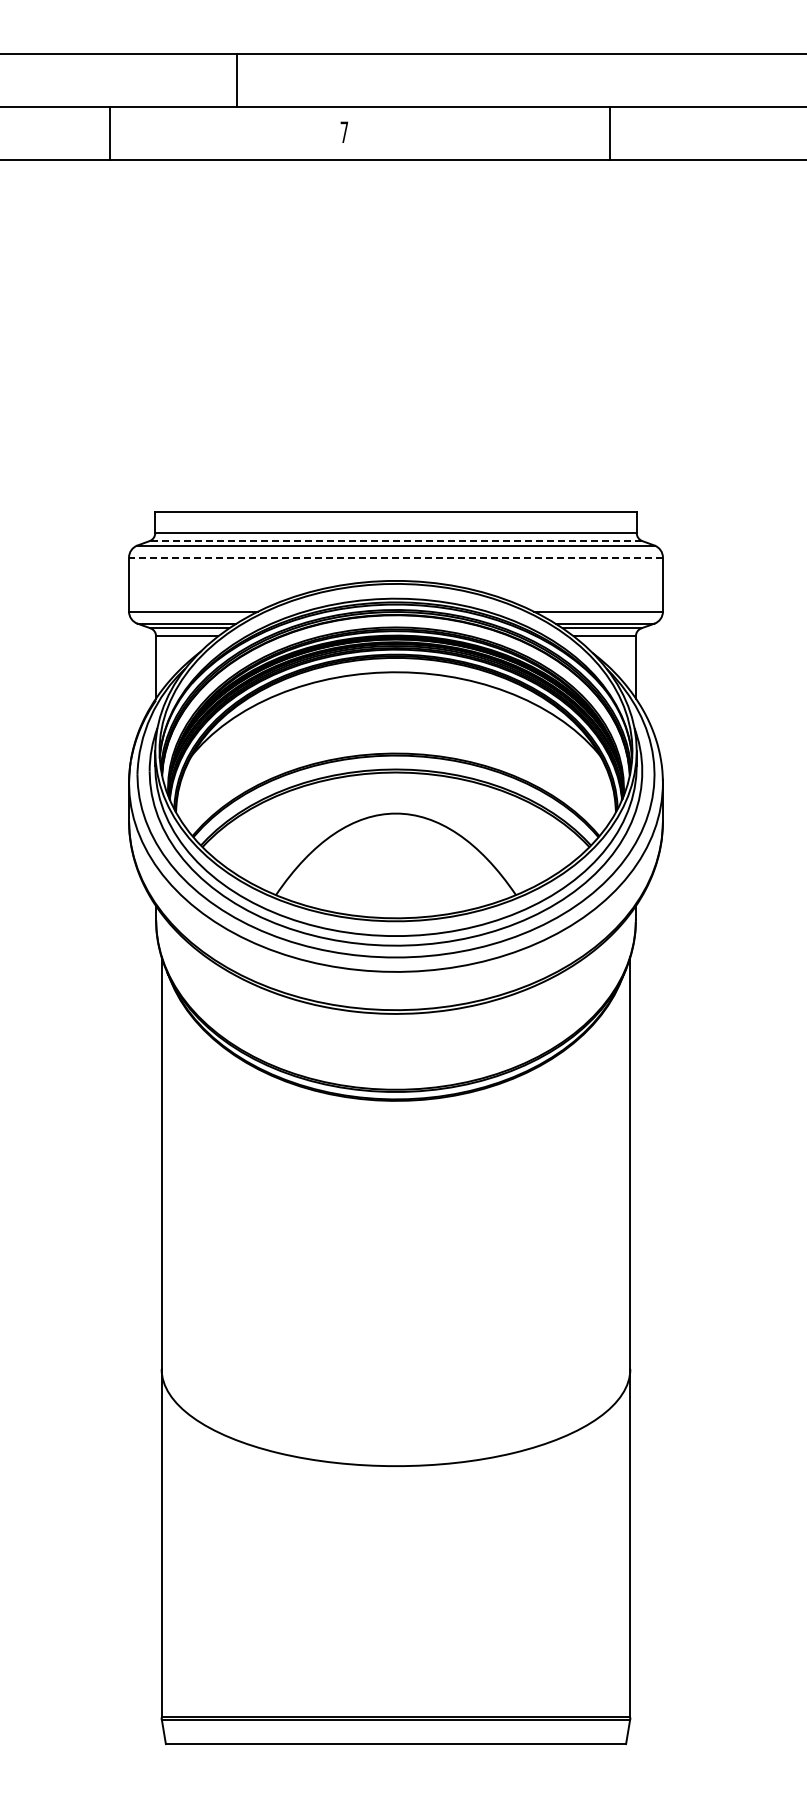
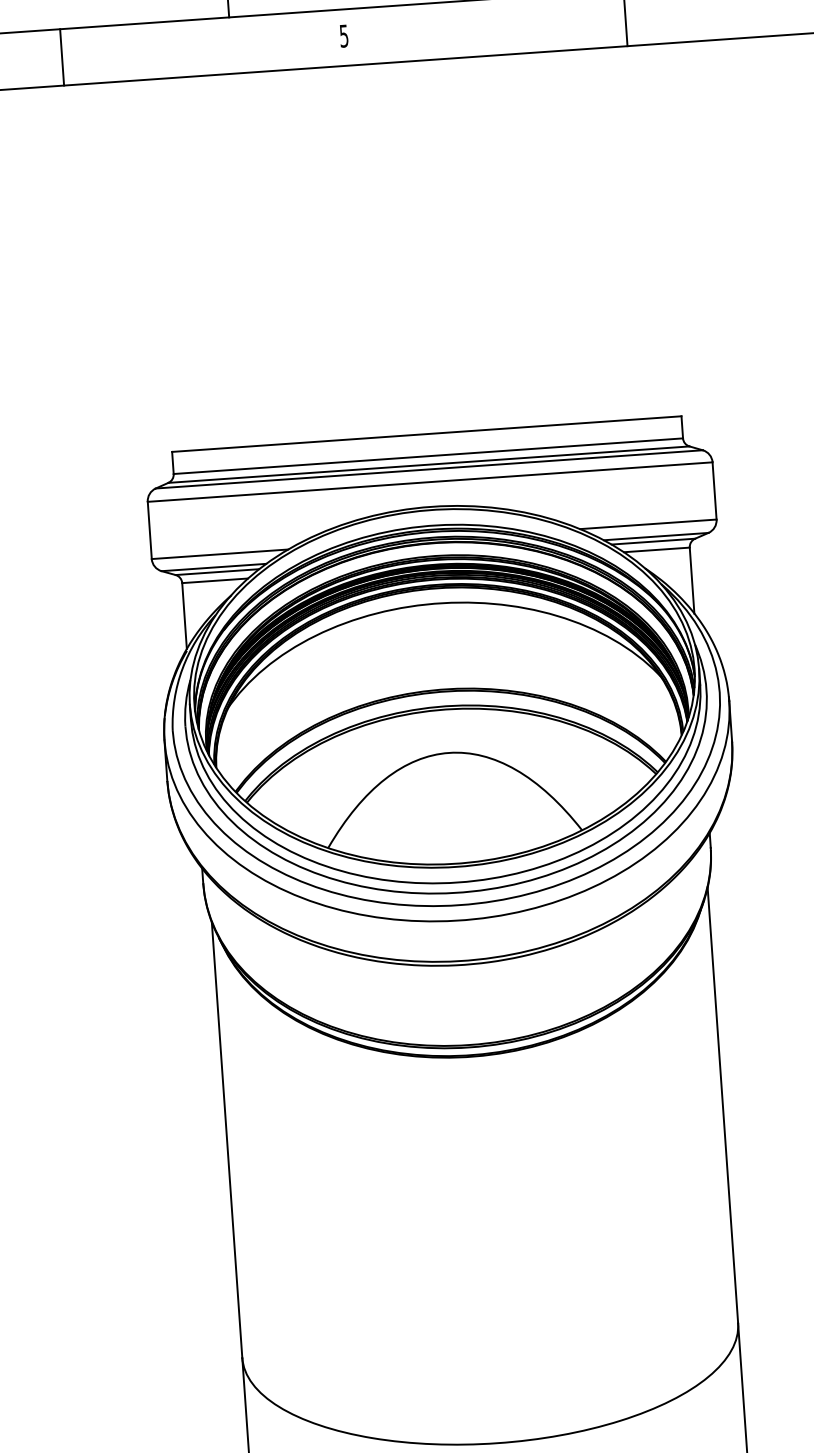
text: (344, 132) -> (344, 36), 7 -> 5
line: (109, 133) -> (61, 57), moved
line: (395, 541) -> (428, 465), dashed -> solid
line: (396, 557) -> (430, 481), dashed -> solid

